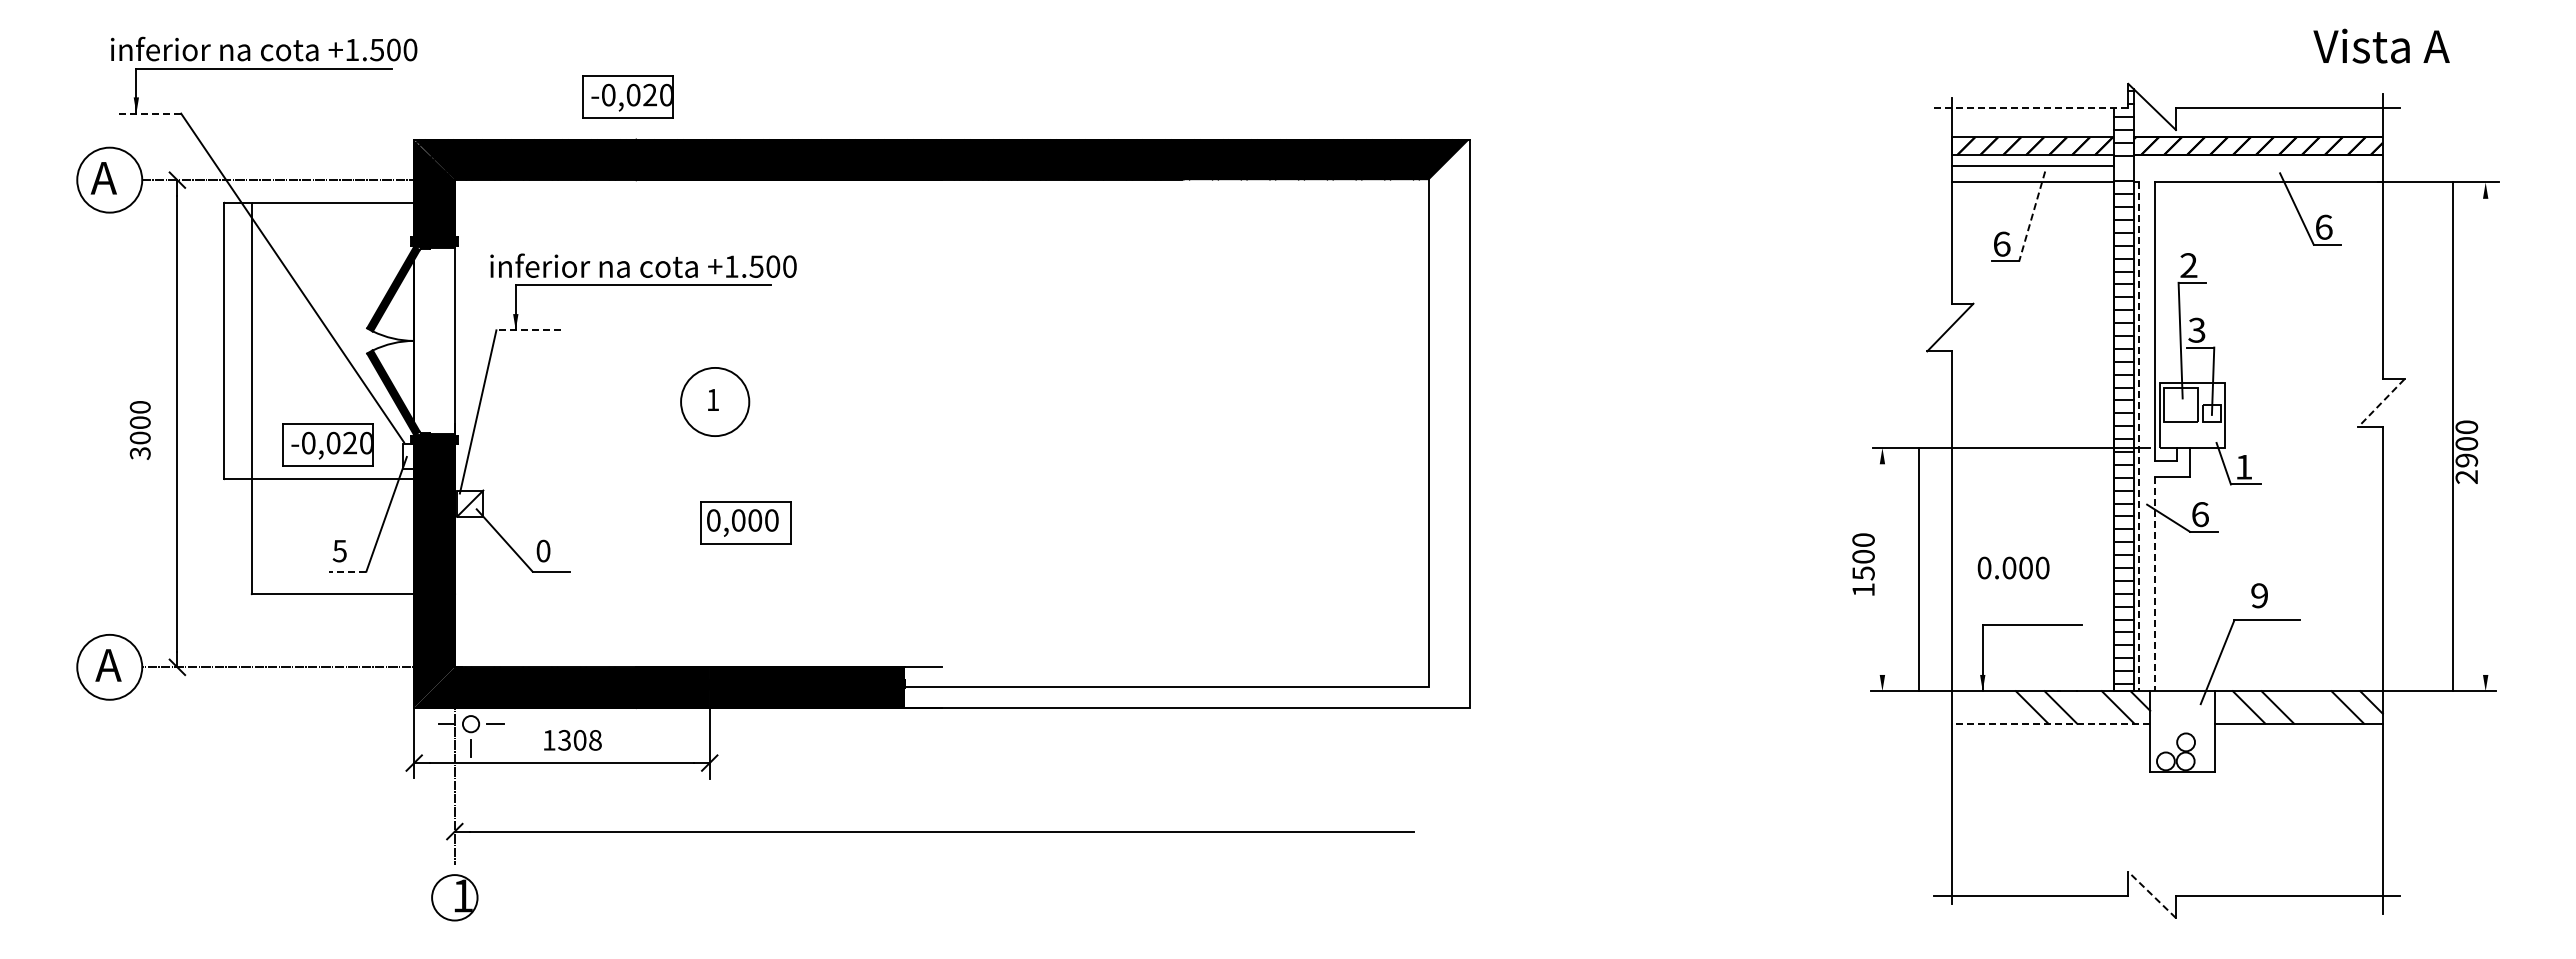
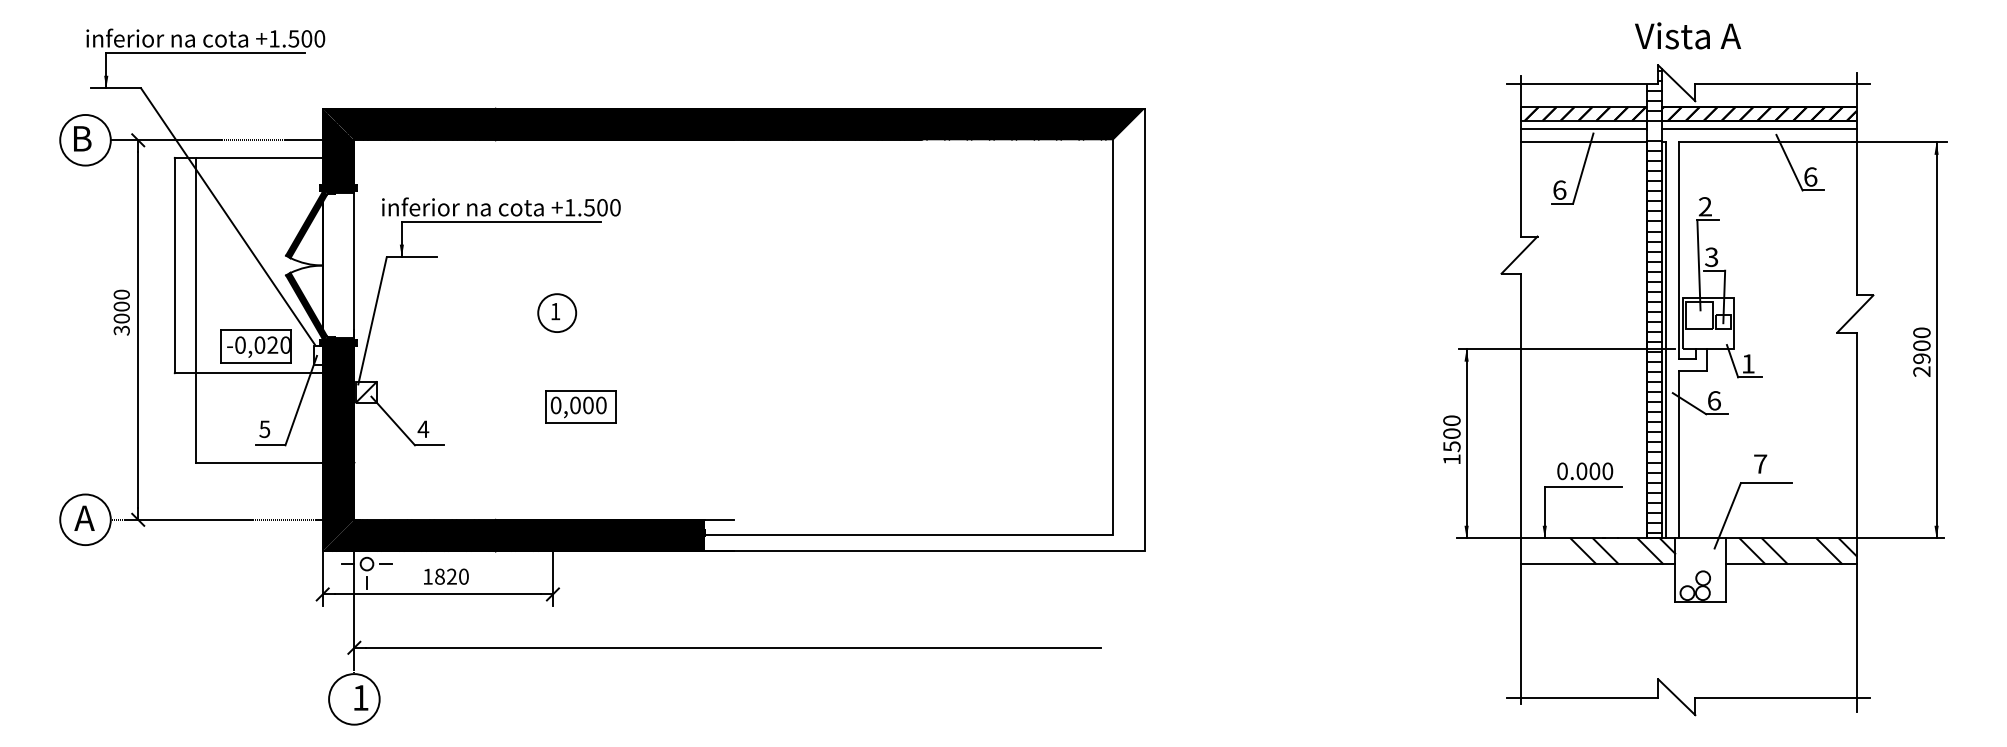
text: (2381, 45) -> (1687, 35), moved
part: (627, 96) -> (488, 75), removed
line: (2031, 108) -> (1582, 84), dashed -> solid
line: (148, 113) -> (115, 88), dashed -> solid
line: (2257, 166) -> (1758, 129), added
text: (103, 178) -> (80, 138), А -> B
line: (2032, 216) -> (1583, 168), dashed -> solid
line: (528, 330) -> (411, 257), dashed -> solid
circle: (714, 401) -> (556, 312), size x0.71
line: (2381, 403) -> (1855, 314), dashed -> solid
text: (139, 430) -> (121, 312), moved
line: (2452, 436) -> (1936, 339), moved
line: (2138, 437) -> (1666, 340), dashed -> solid
text: (542, 550) -> (422, 428), 0 -> 4
text: (2013, 567) -> (1585, 470), moved
line: (1919, 569) -> (1466, 443), moved
line: (347, 571) -> (270, 445), dashed -> solid
line: (2154, 584) -> (1678, 455), dashed -> solid
text: (2259, 595) -> (1760, 463), 9 -> 7
line: (2050, 723) -> (1597, 563), dashed -> solid
text: (579, 740) -> (451, 576), 1308 -> 1820
line: (2151, 894) -> (1676, 696), dashed -> solid
circle: (454, 897) -> (354, 699), size x1.43

